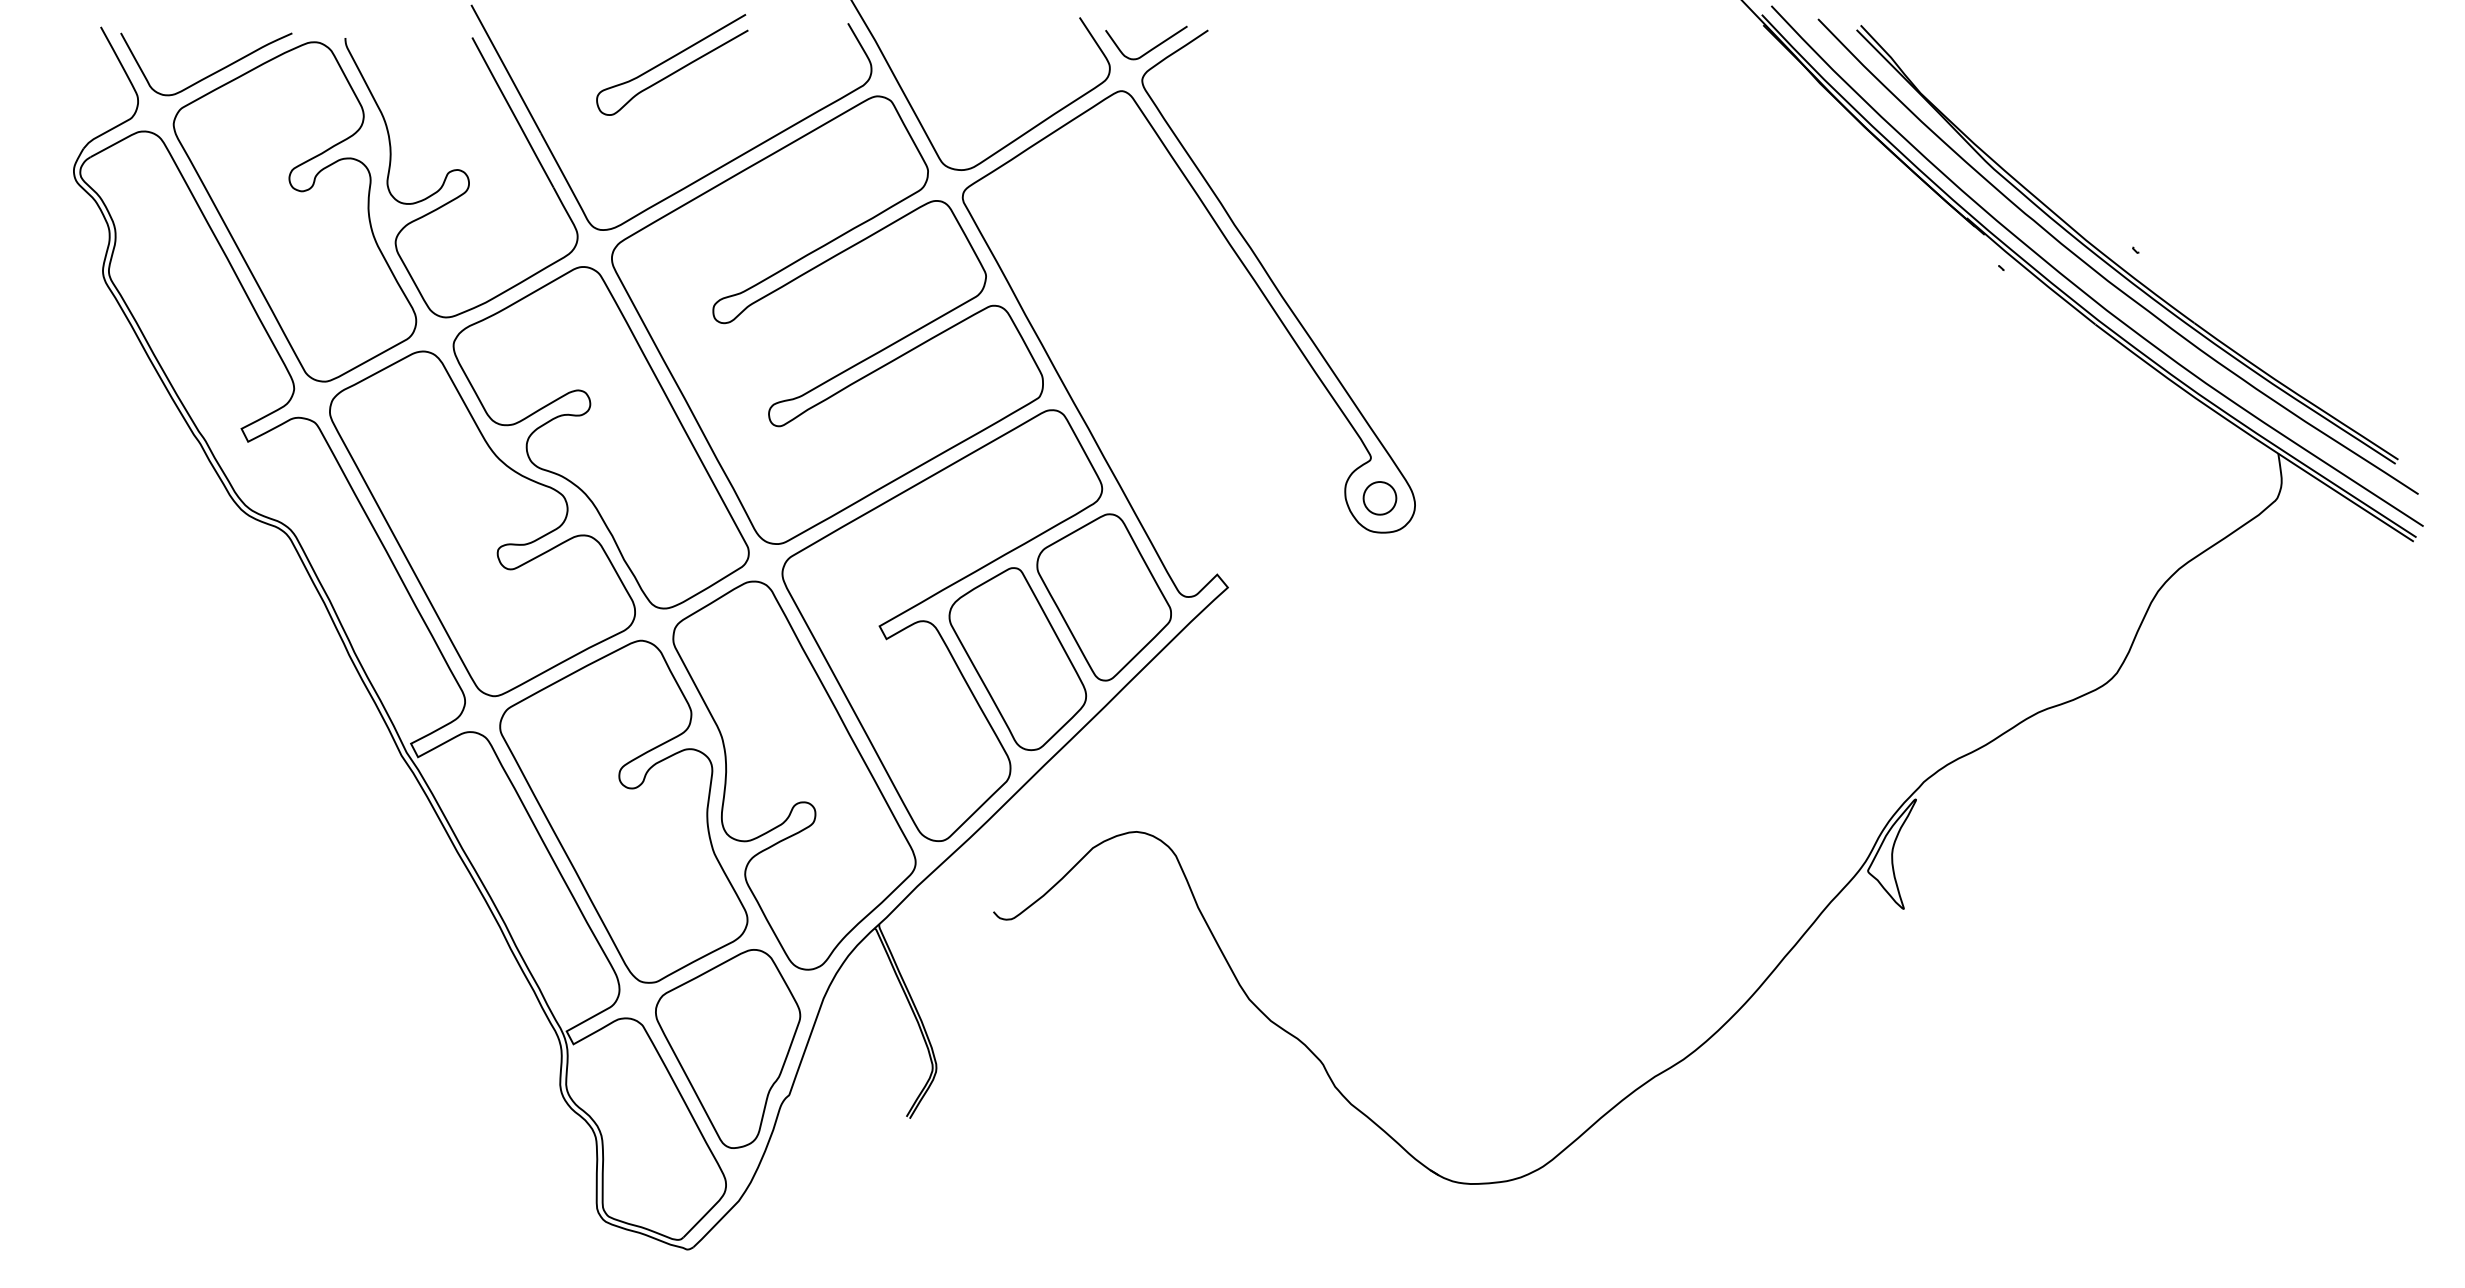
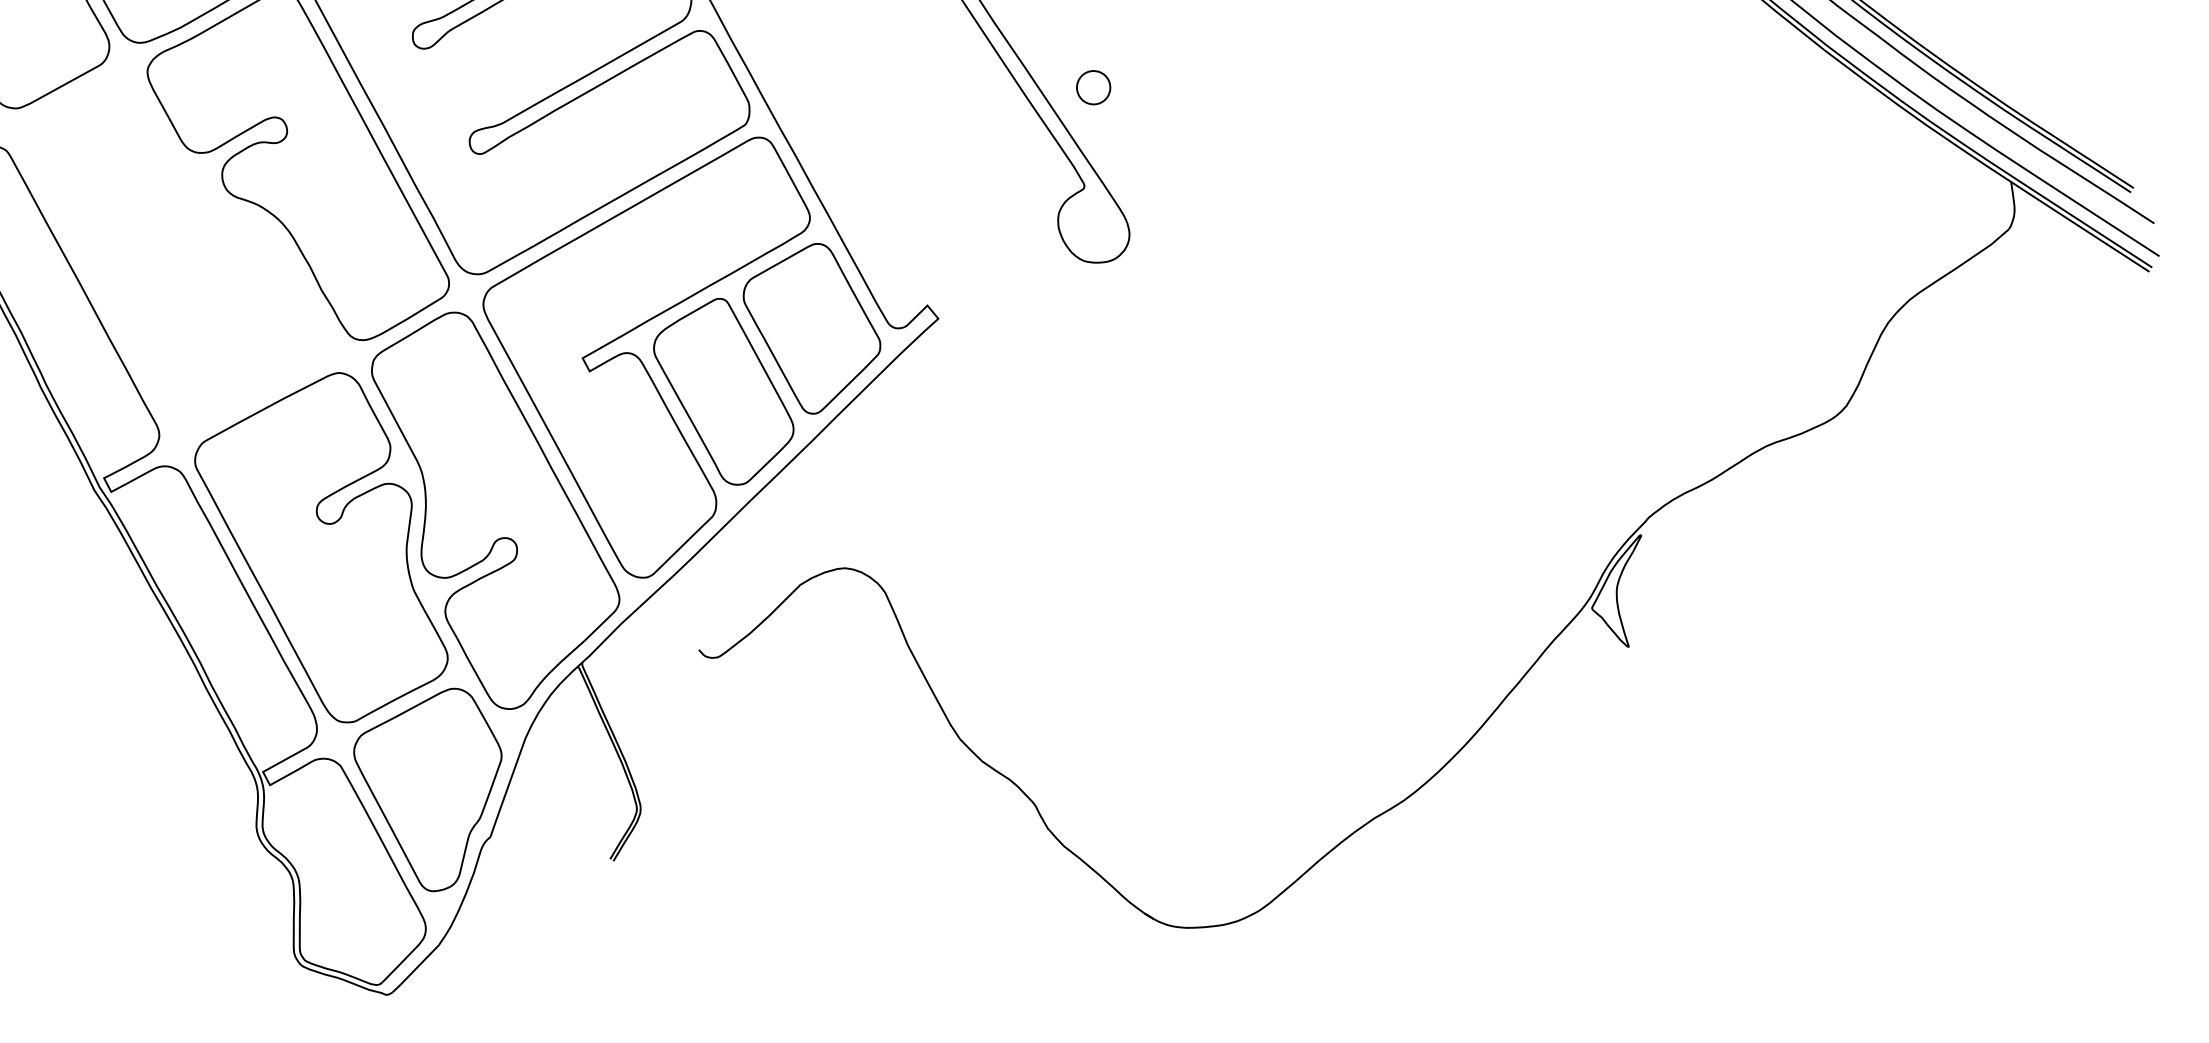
part: (1379, 498) -> (1093, 87), moved
part: (482, 523) -> (177, 253), removed

